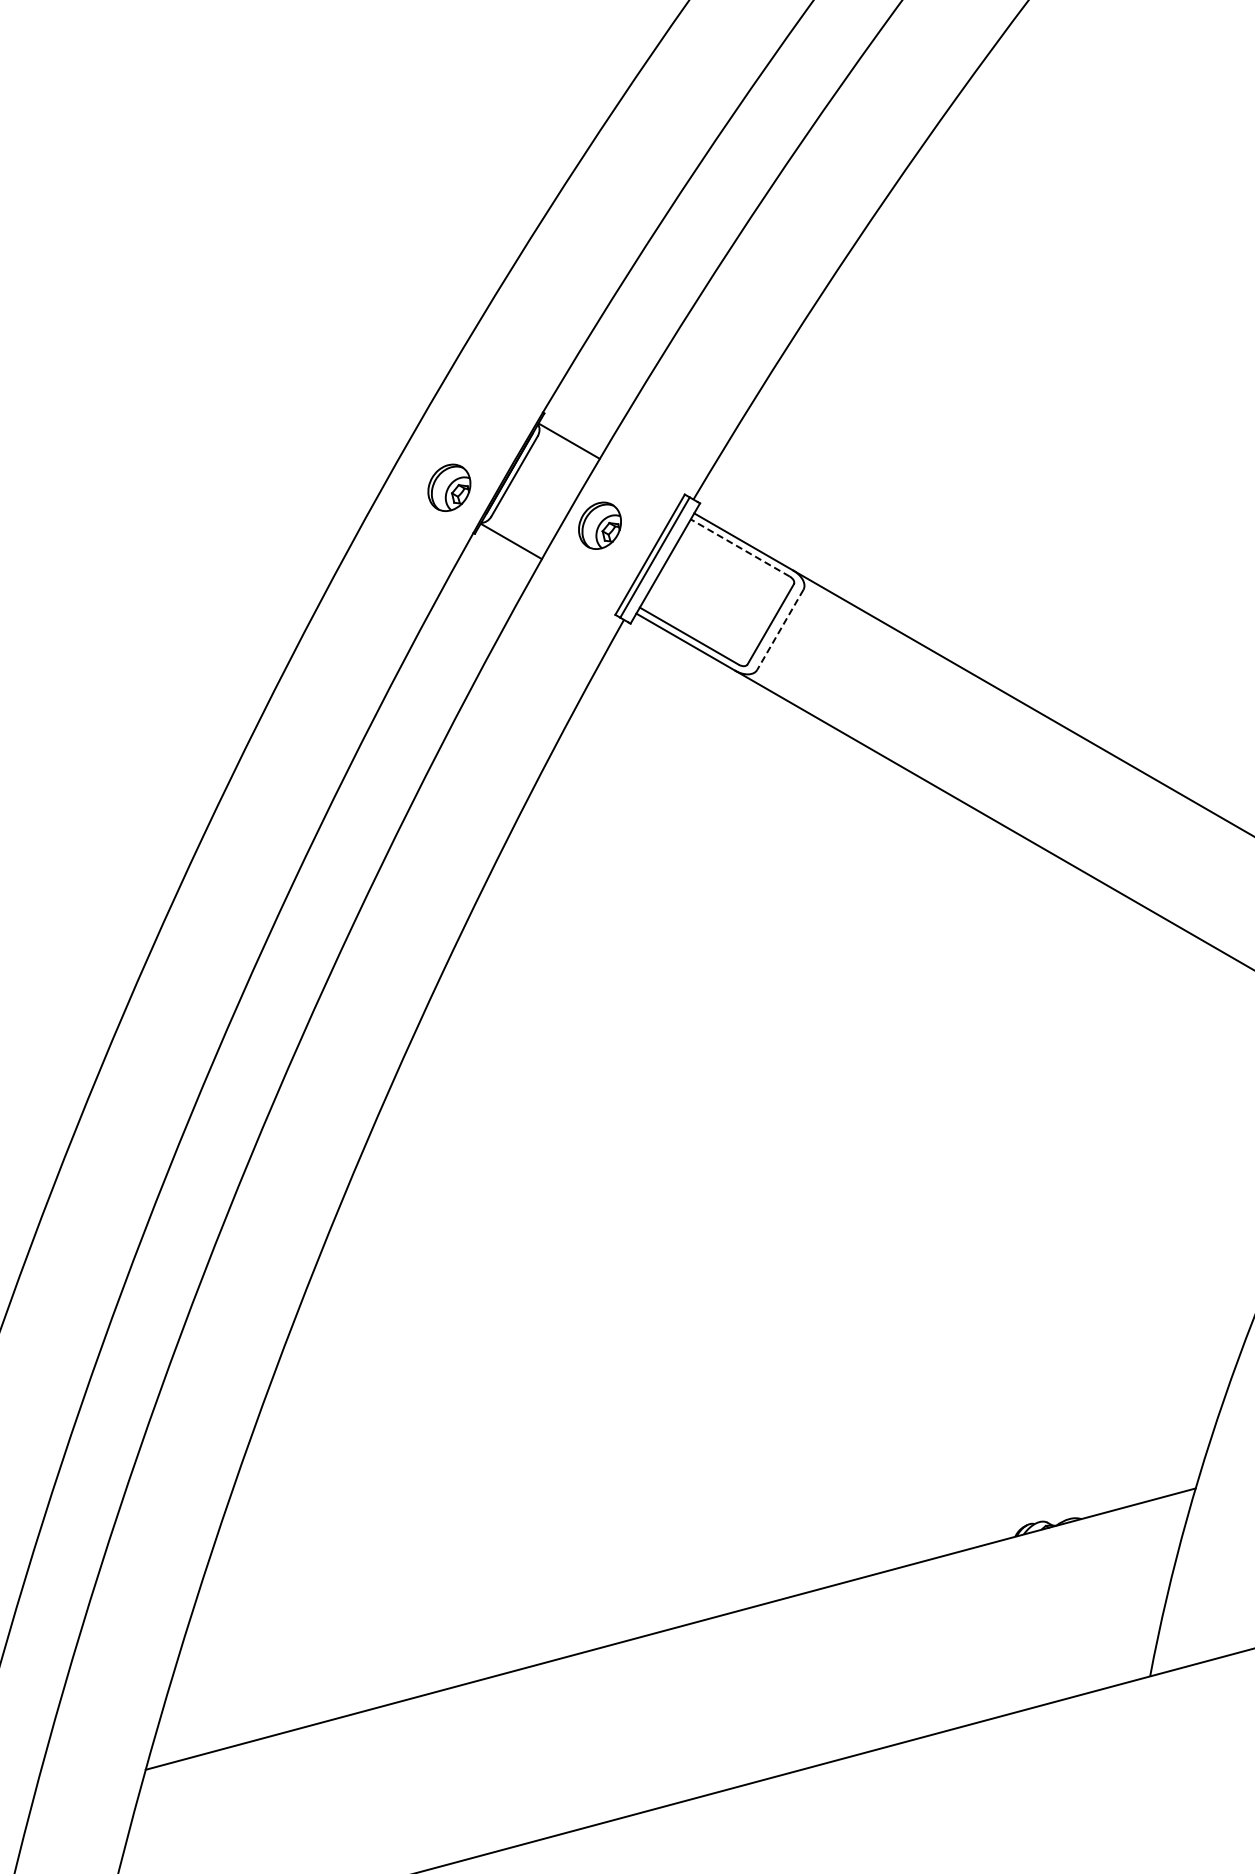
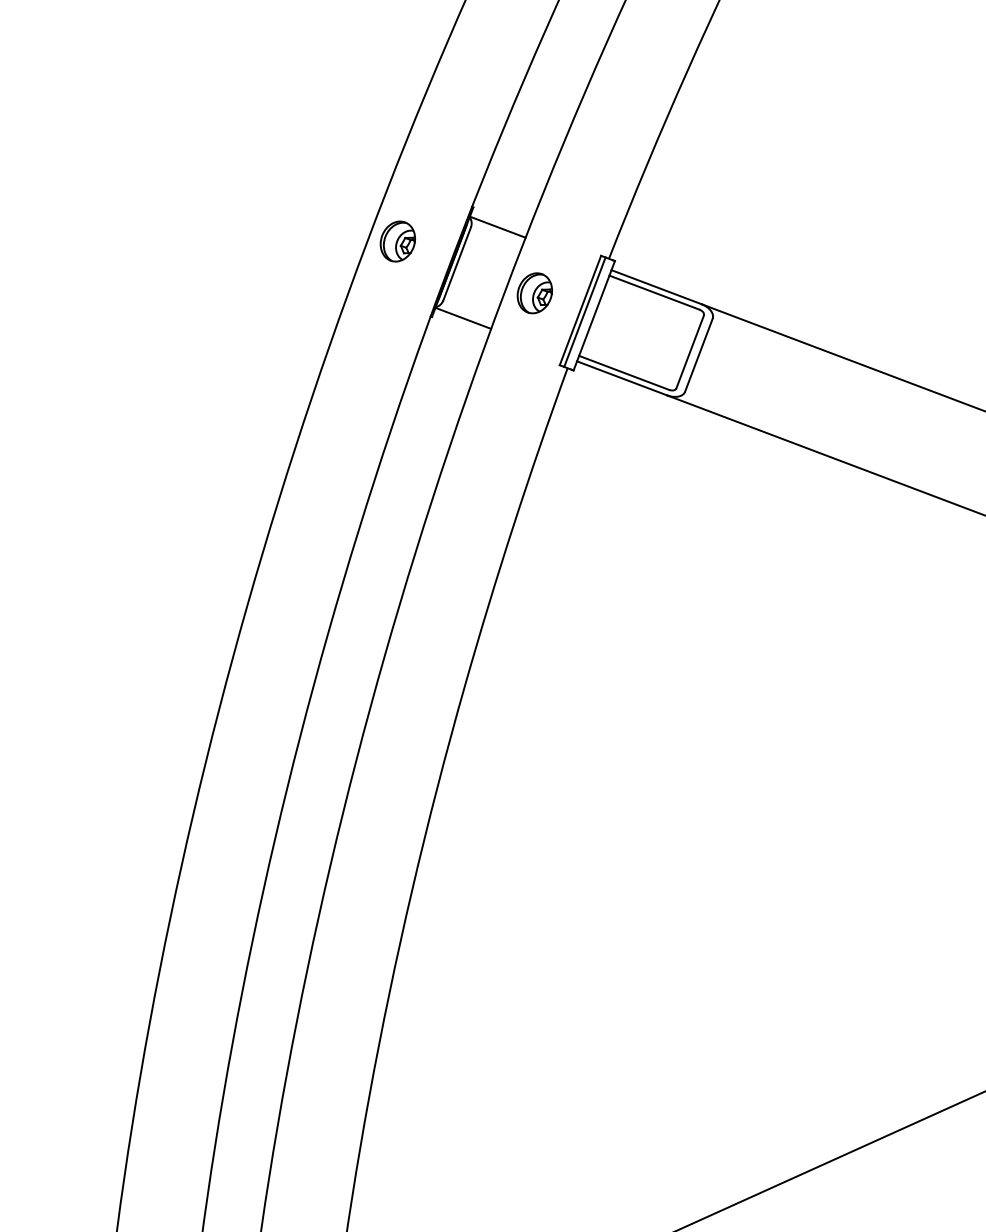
part: (449, 487) -> (397, 241), moved
line: (739, 547) -> (653, 292), dashed -> solid
line: (780, 630) -> (699, 355), dashed -> solid

